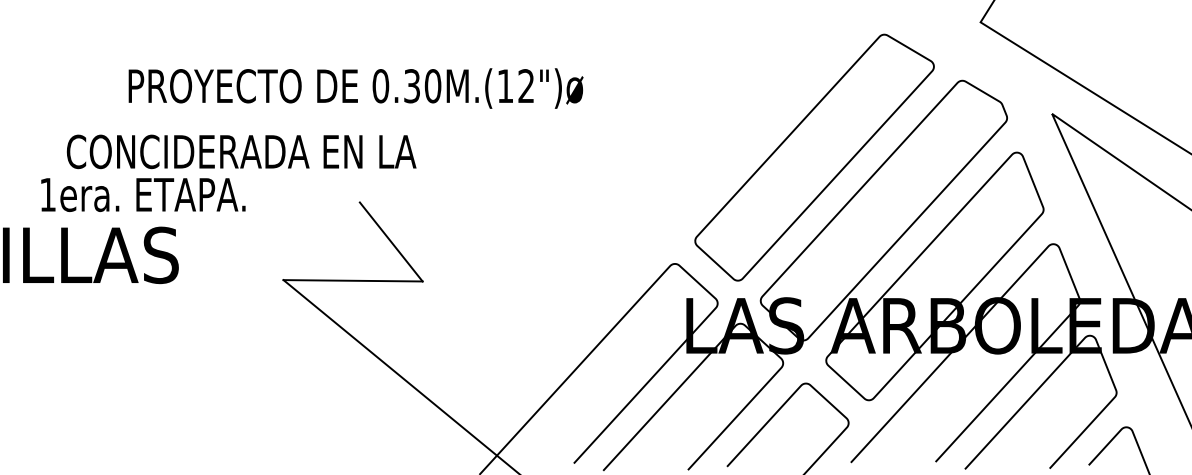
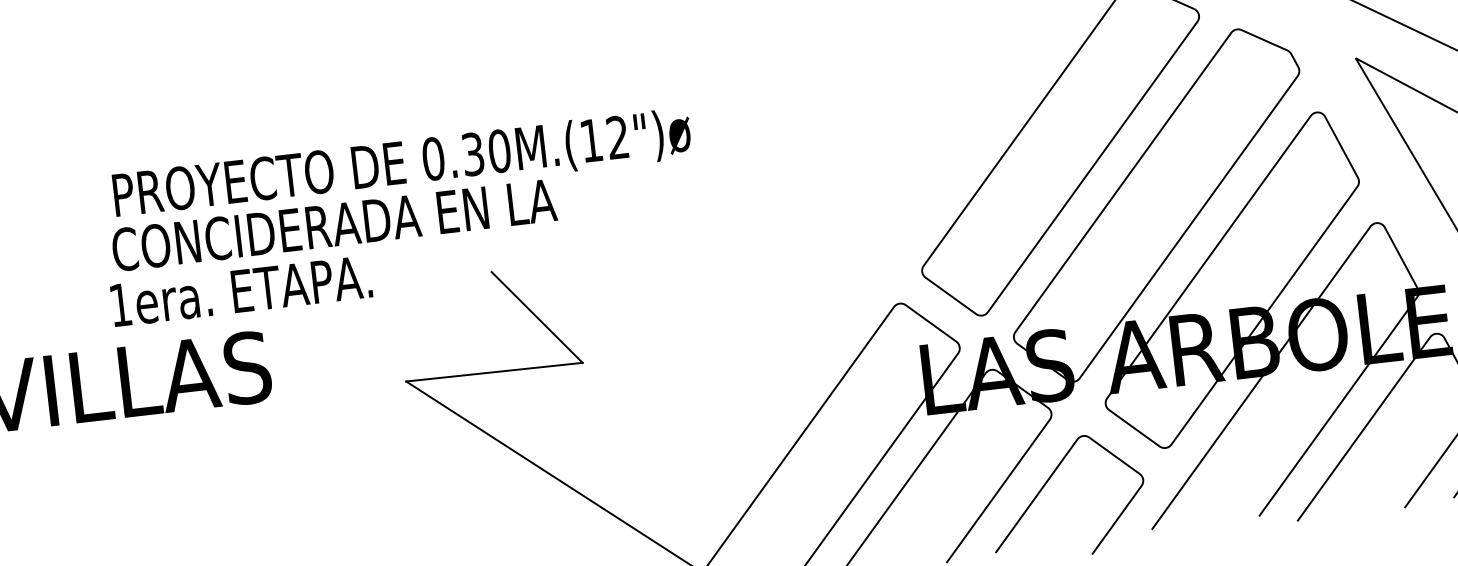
text: (355, 88) -> (401, 165), moved
text: (143, 194) -> (241, 290), moved

